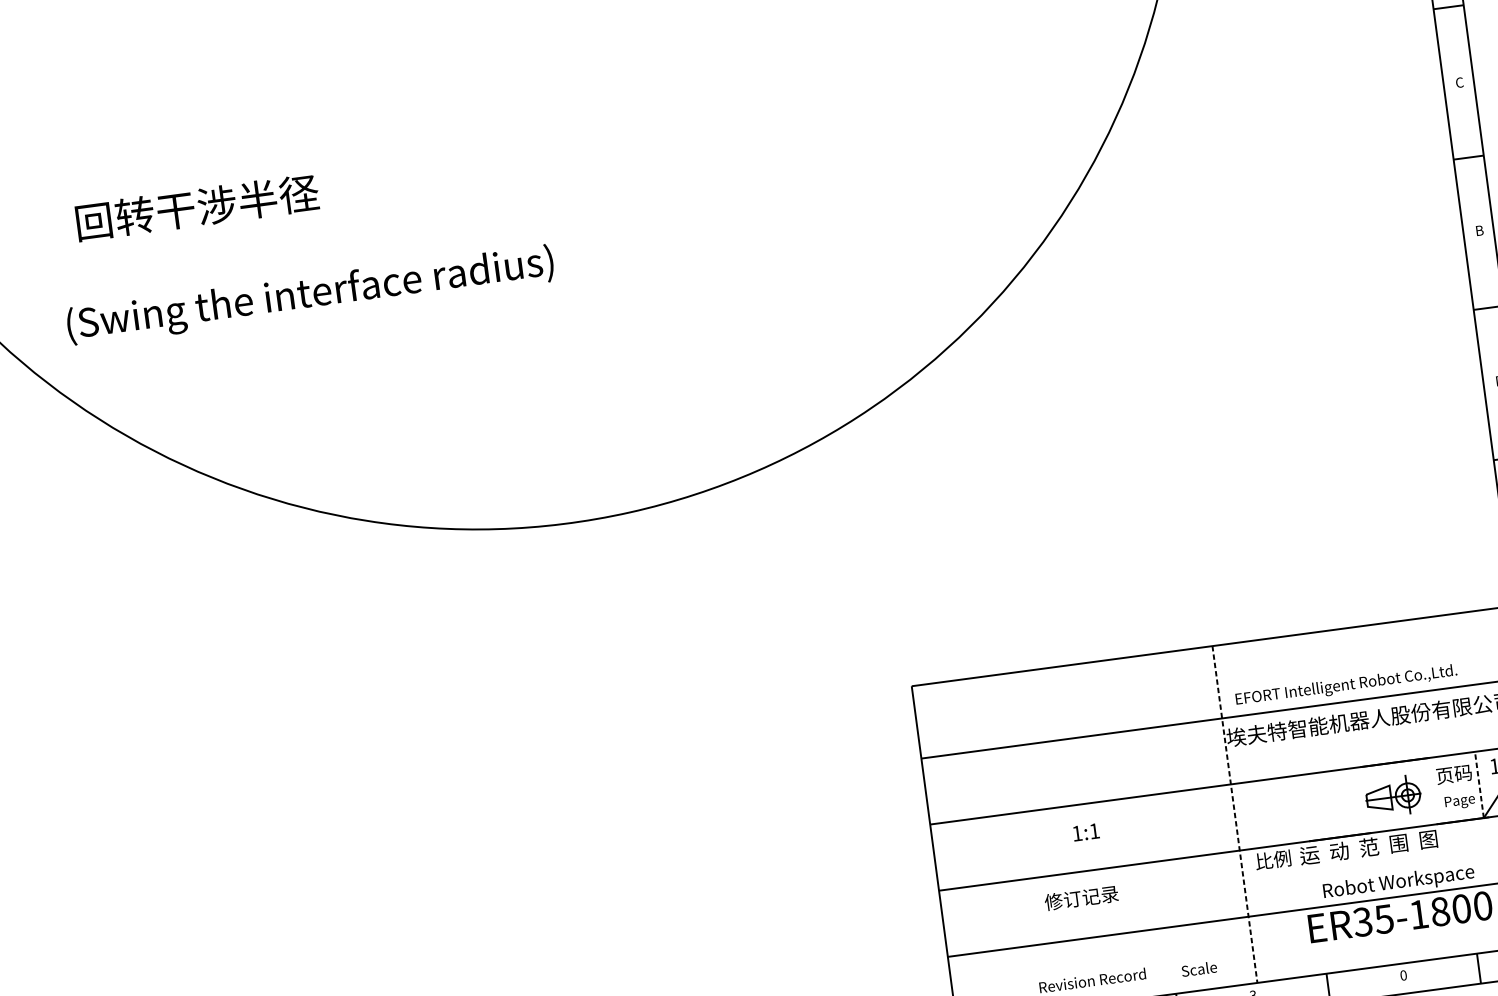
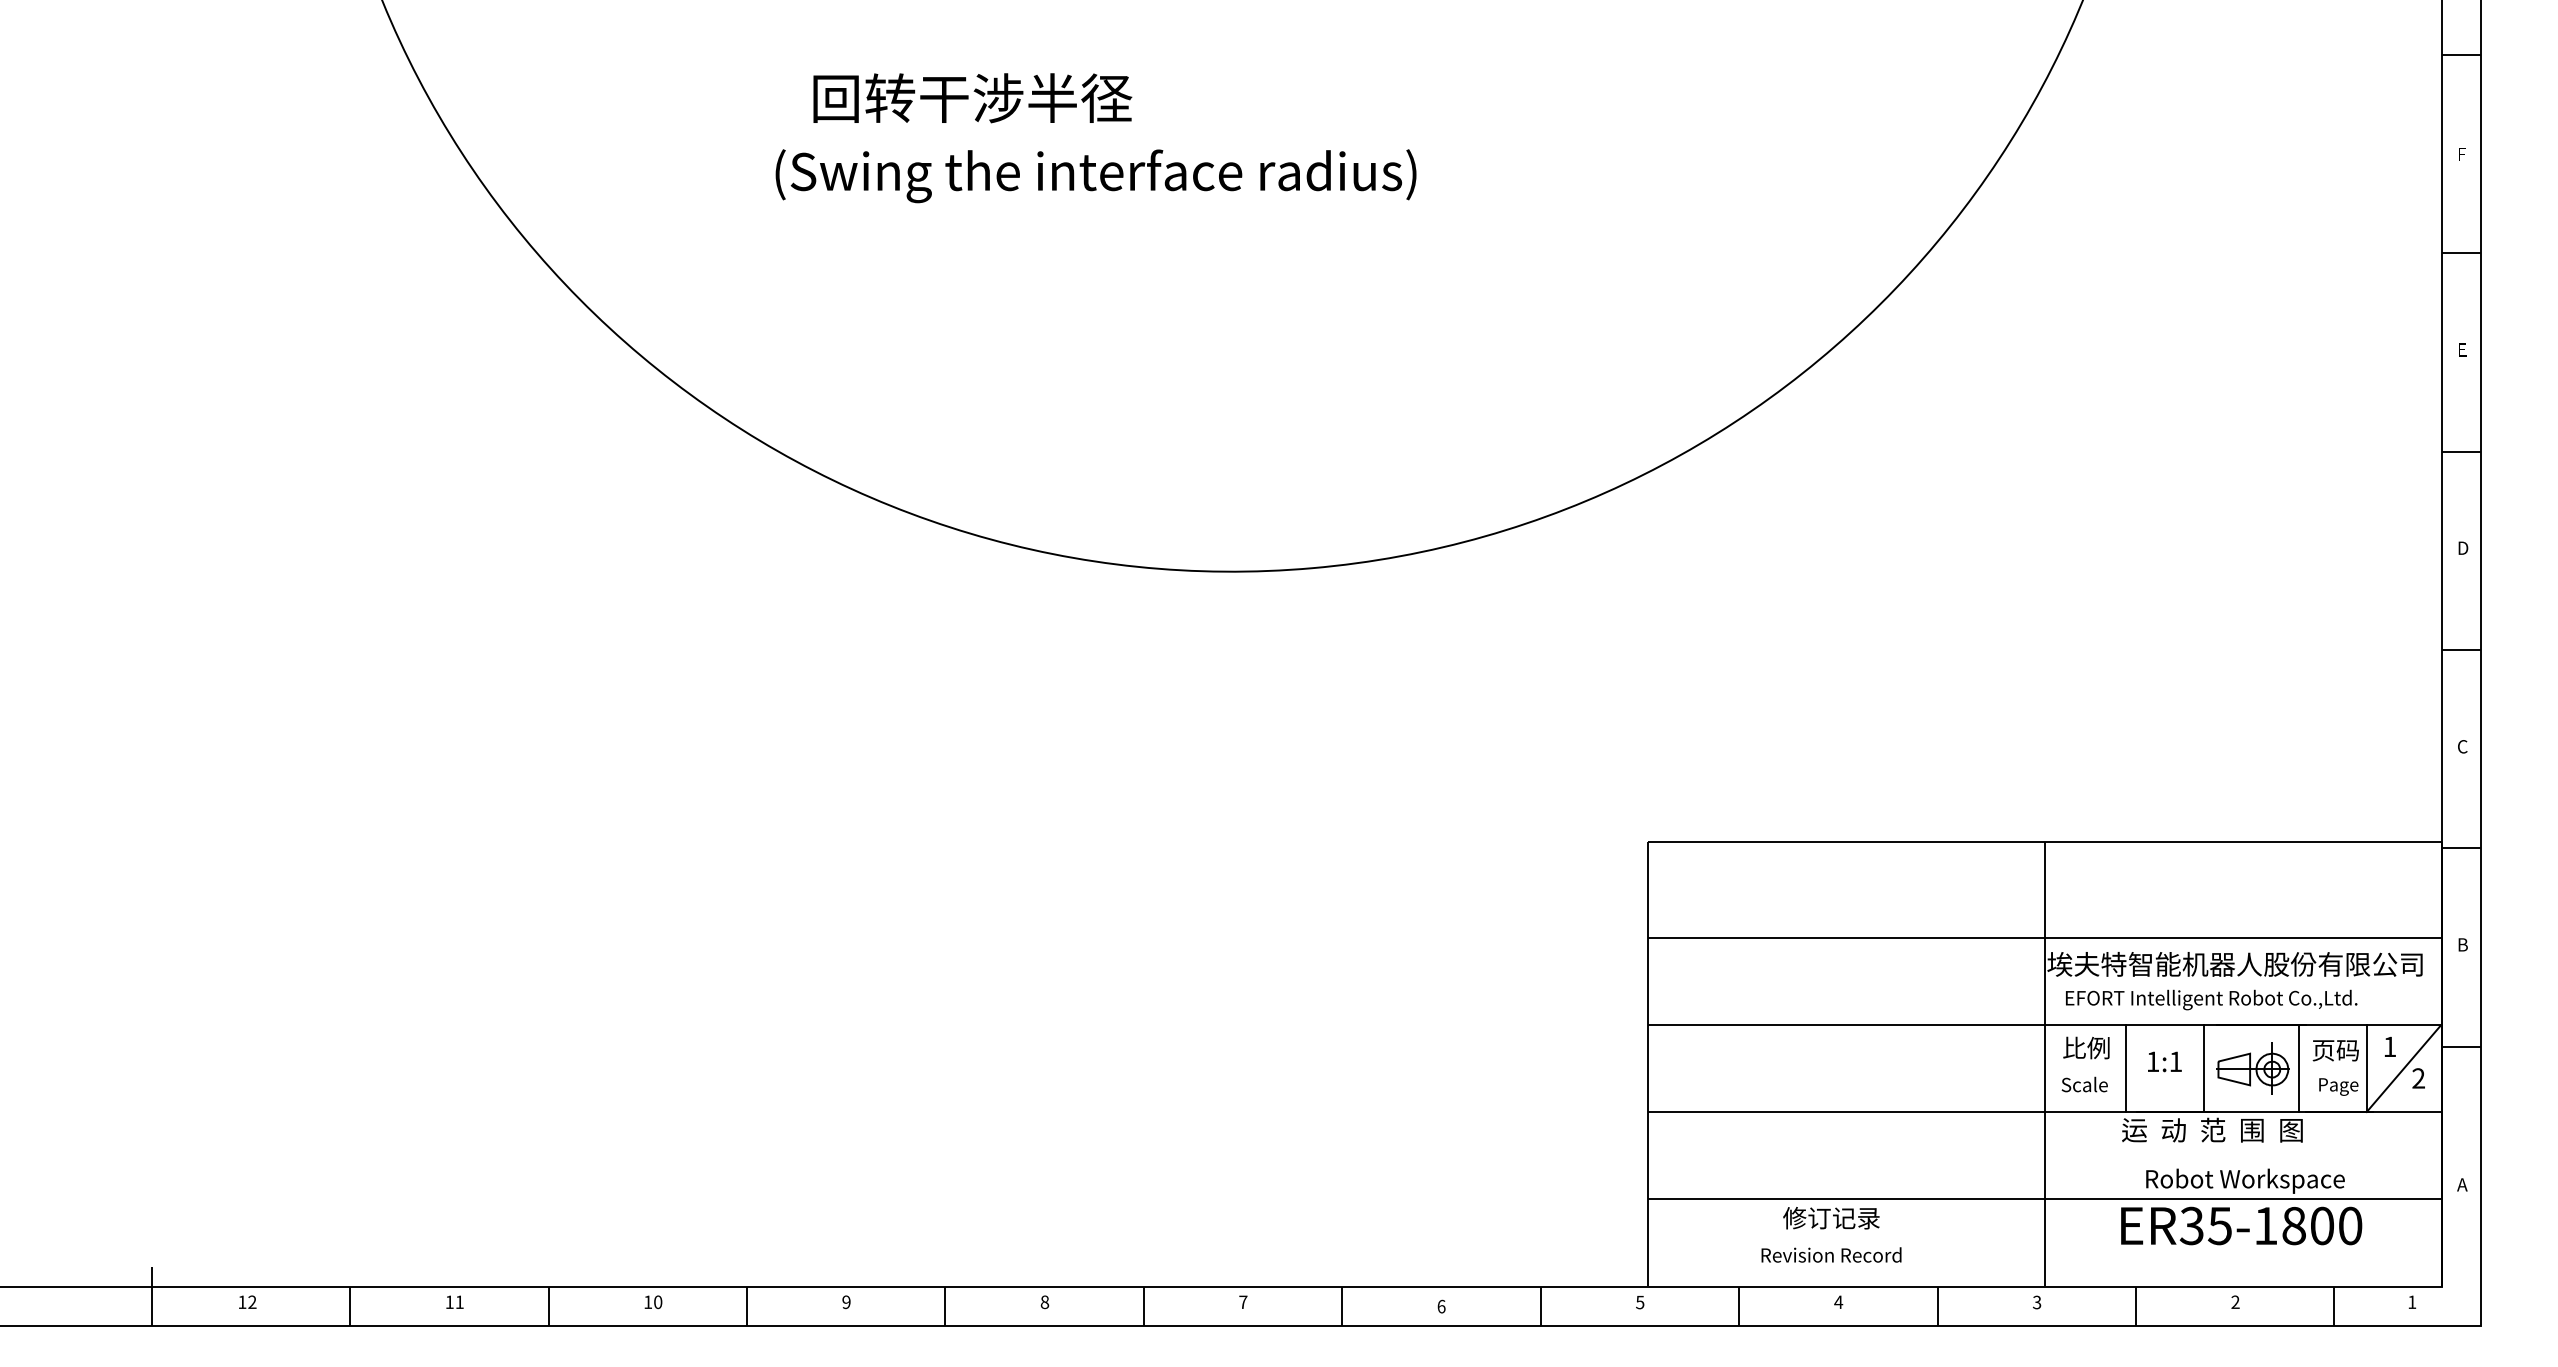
text: (1459, 82) -> (2462, 154), C -> F
text: (197, 207) -> (972, 98), moved
text: (1479, 230) -> (2462, 349), B -> E
text: (310, 296) -> (1095, 176), moved
text: (1346, 685) -> (2211, 999), moved
line: (1479, 785) -> (2366, 1068), dashed -> solid
line: (1428, 791) -> (2299, 1068), added
line: (1355, 801) -> (2203, 1068), added
line: (1296, 809) -> (2125, 1068), added
line: (1234, 814) -> (2044, 1064), dashed -> solid
text: (1085, 832) -> (2164, 1061), moved
text: (1273, 859) -> (2086, 1047), moved
text: (1081, 898) -> (1831, 1218), moved
text: (1199, 969) -> (2084, 1084), moved
text: (1403, 975) -> (2235, 1302), 0 -> 2

